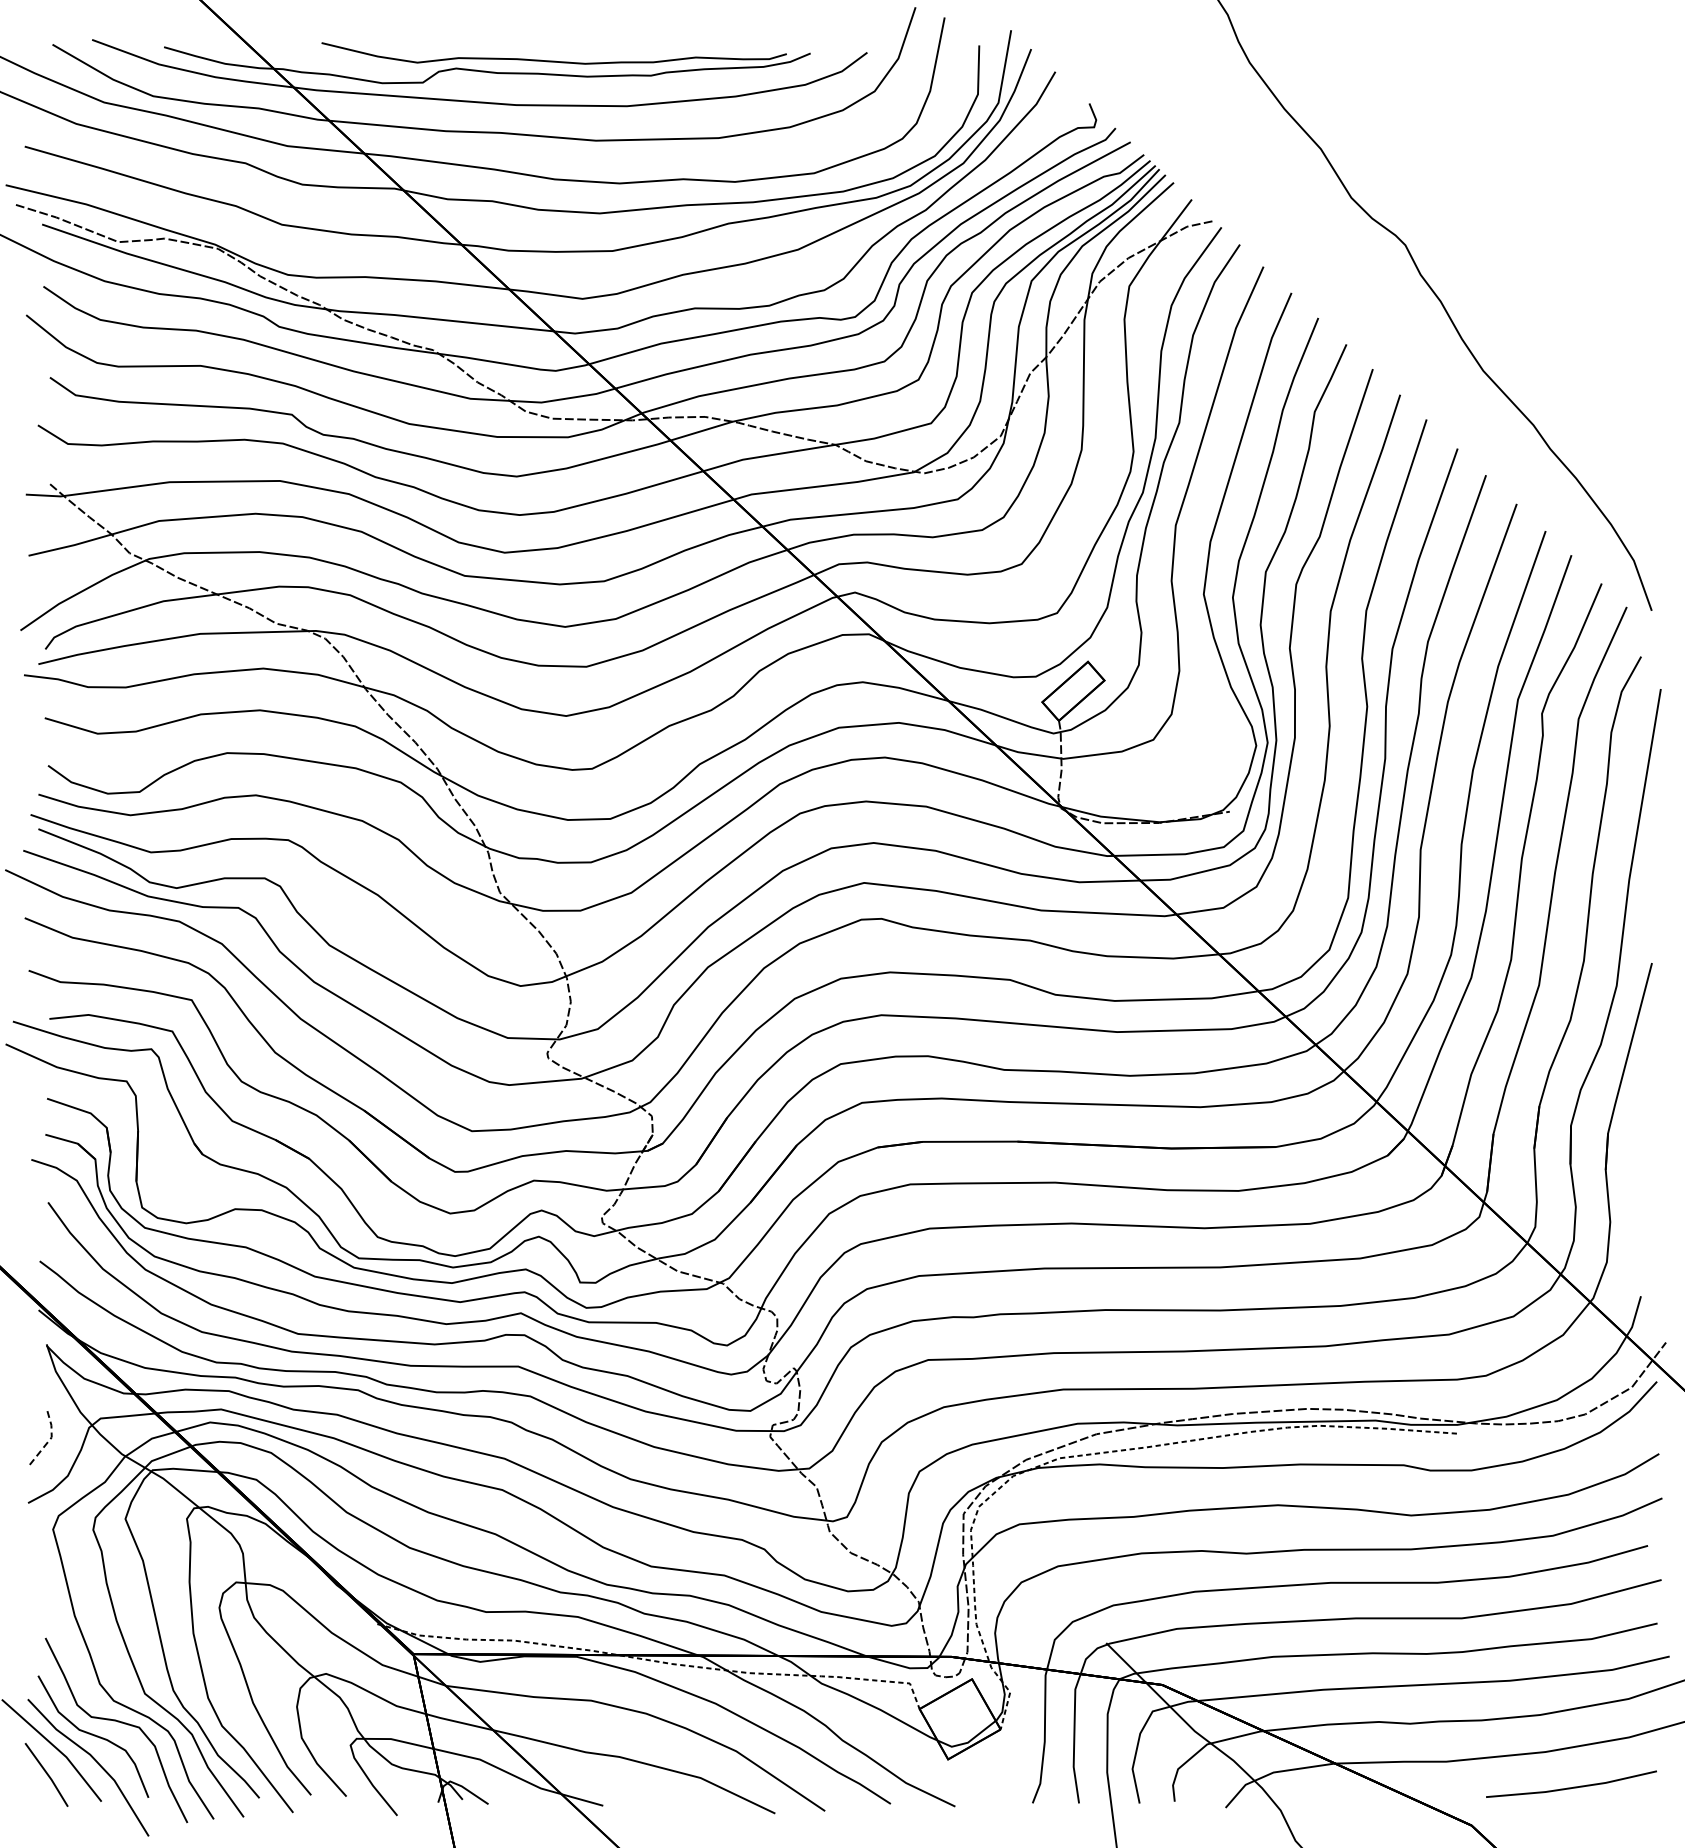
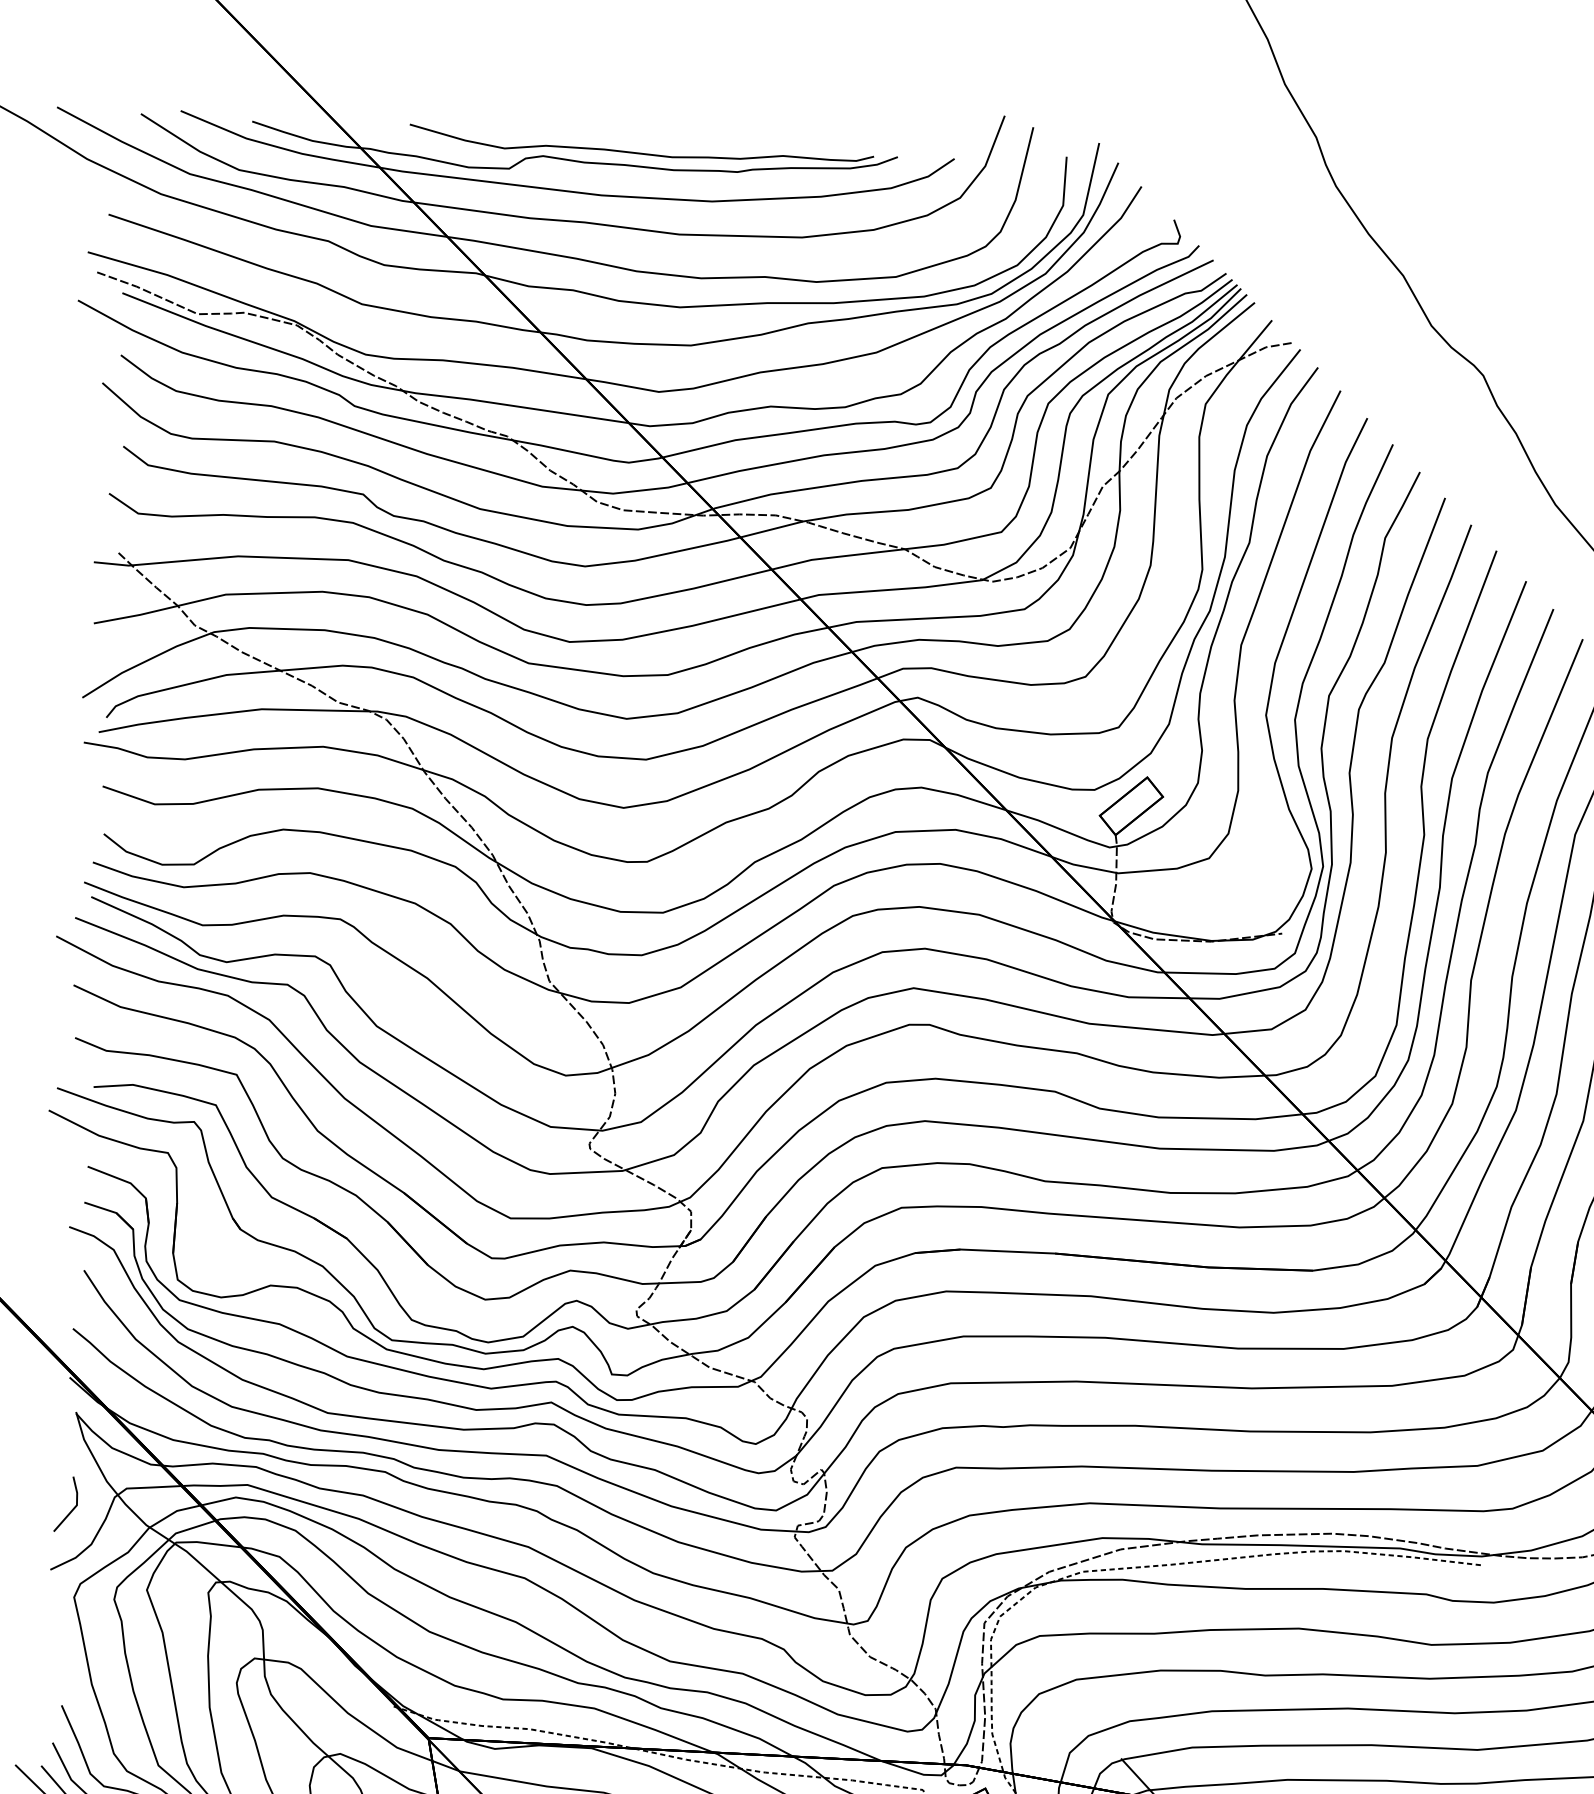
line: (50, 1438) -> (75, 1506), dashed -> solid

